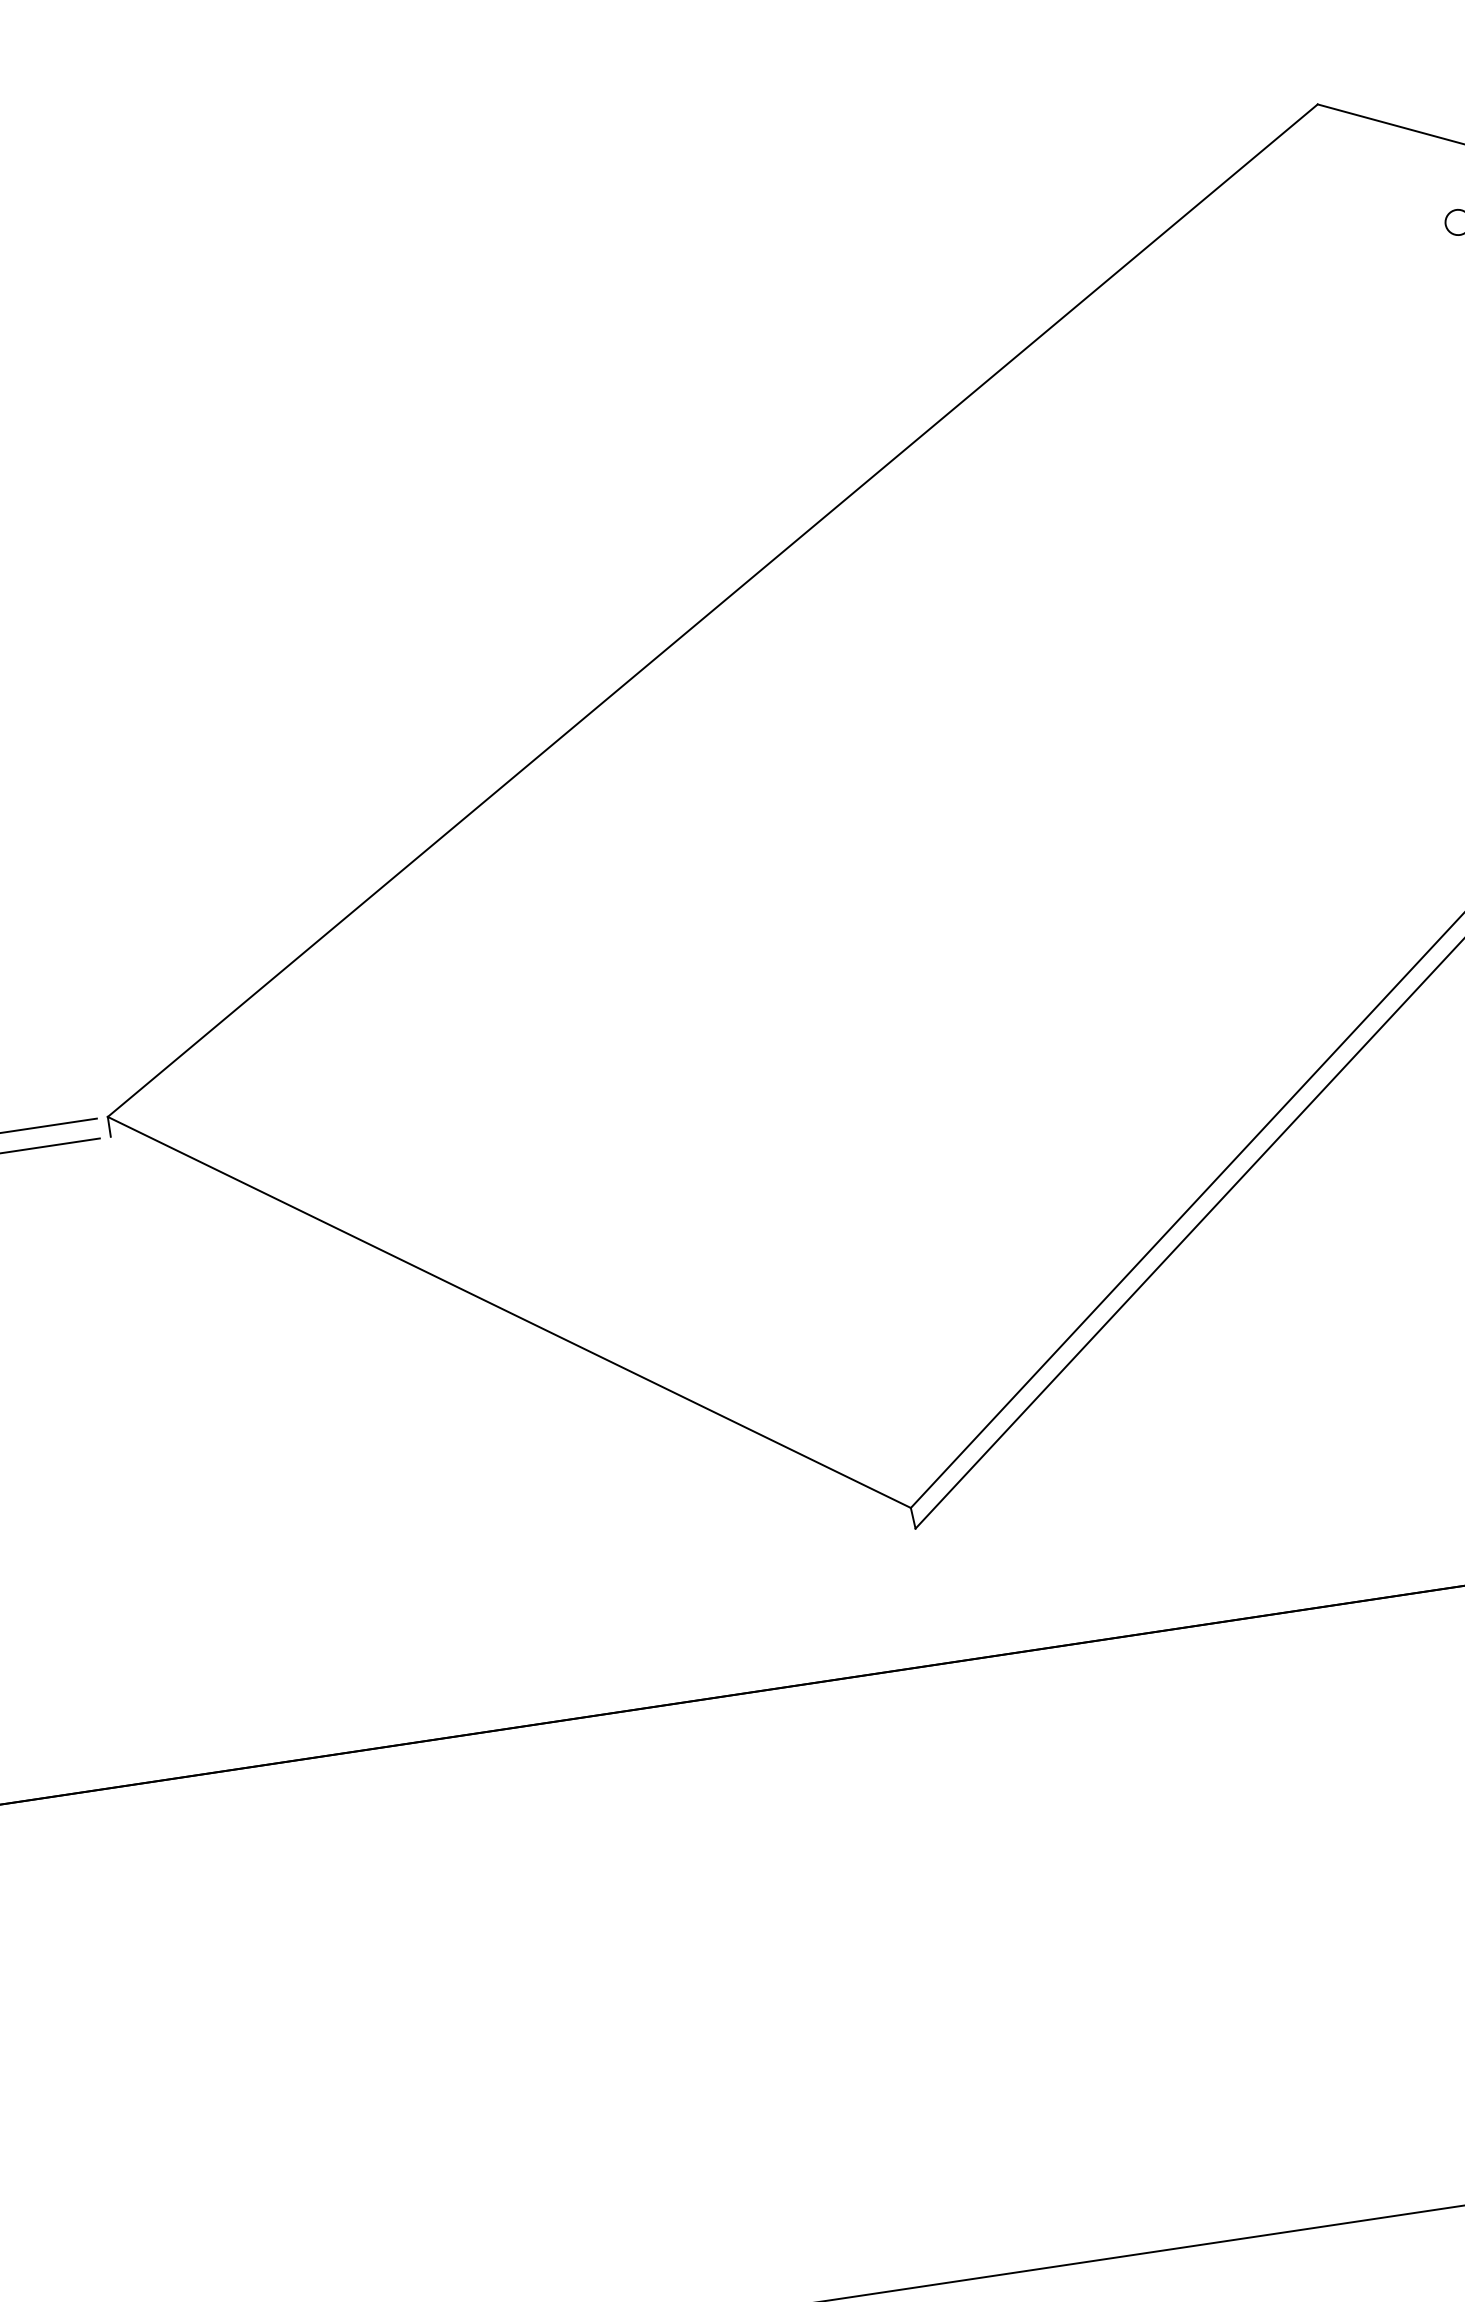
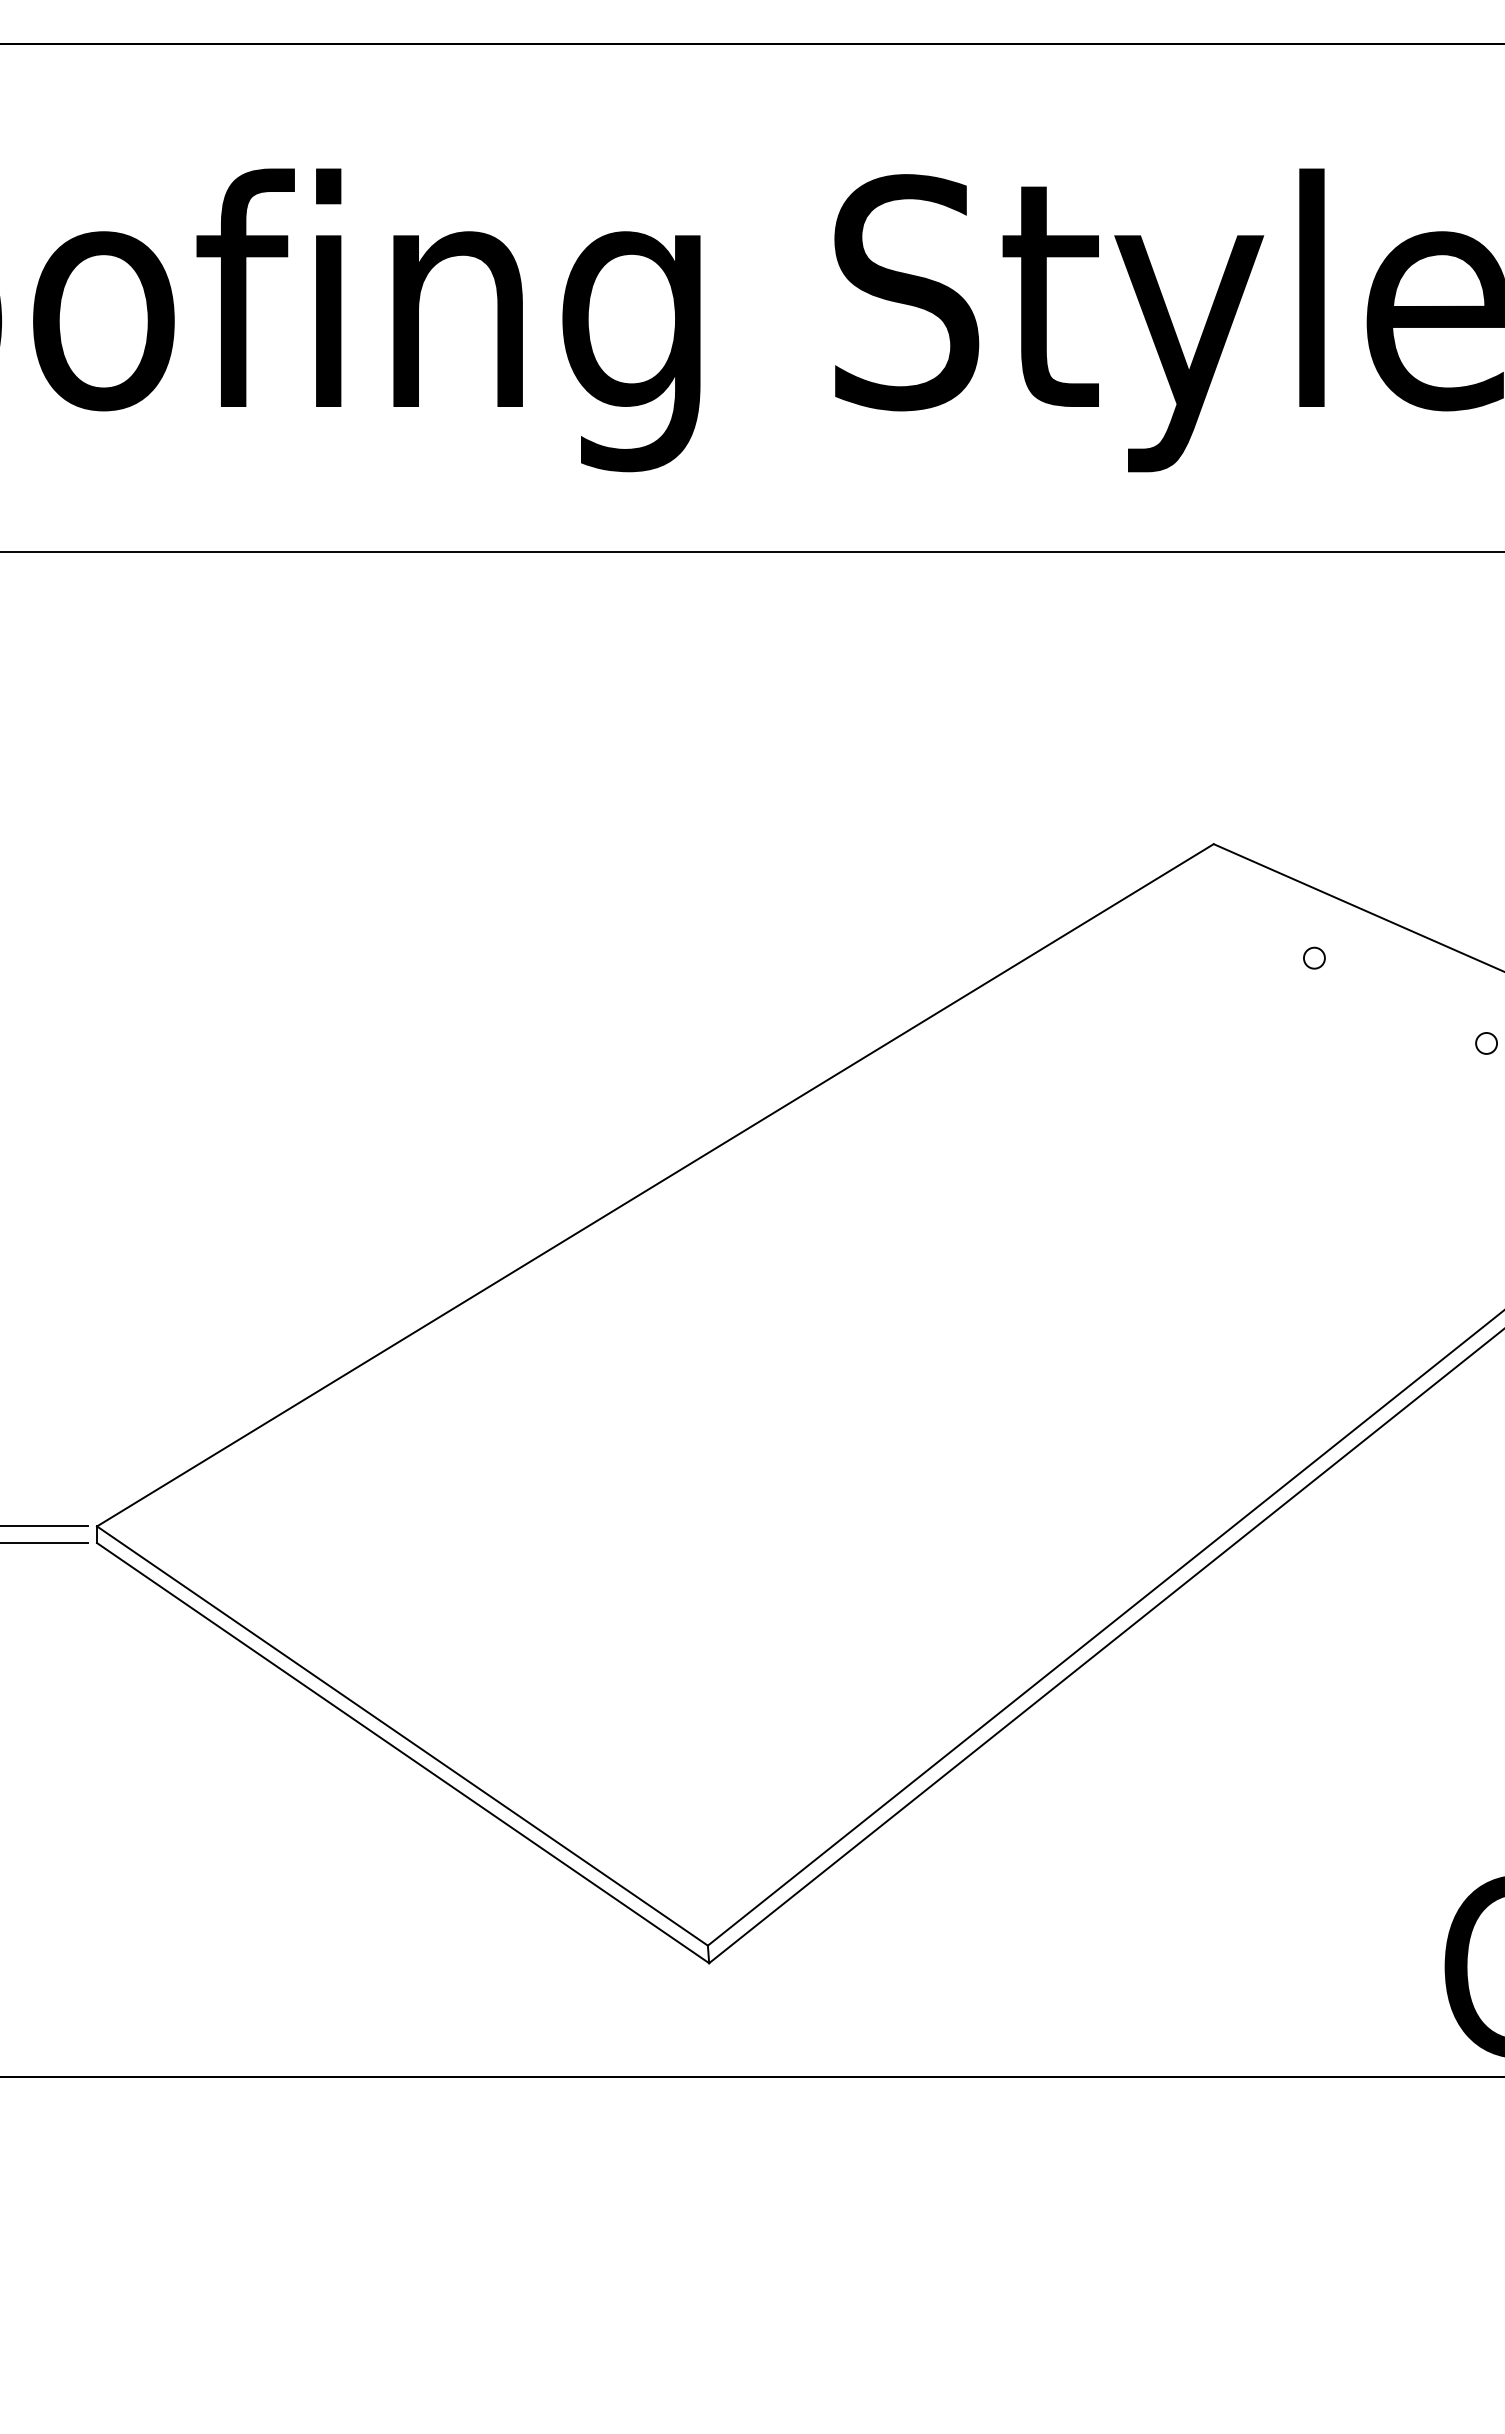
line: (513, 1333) -> (403, 1753), added

